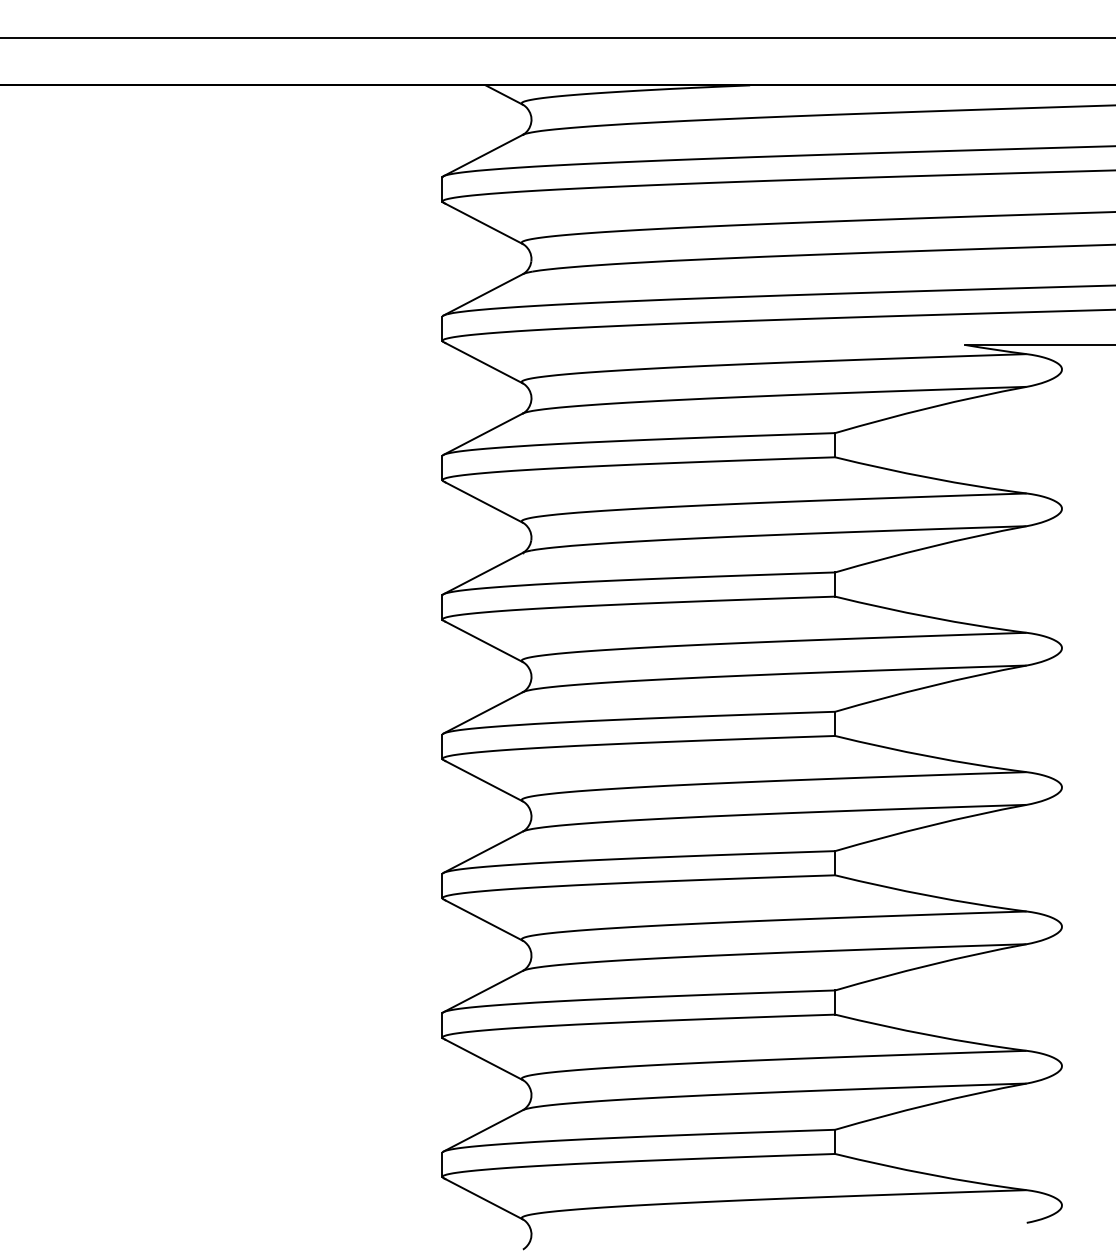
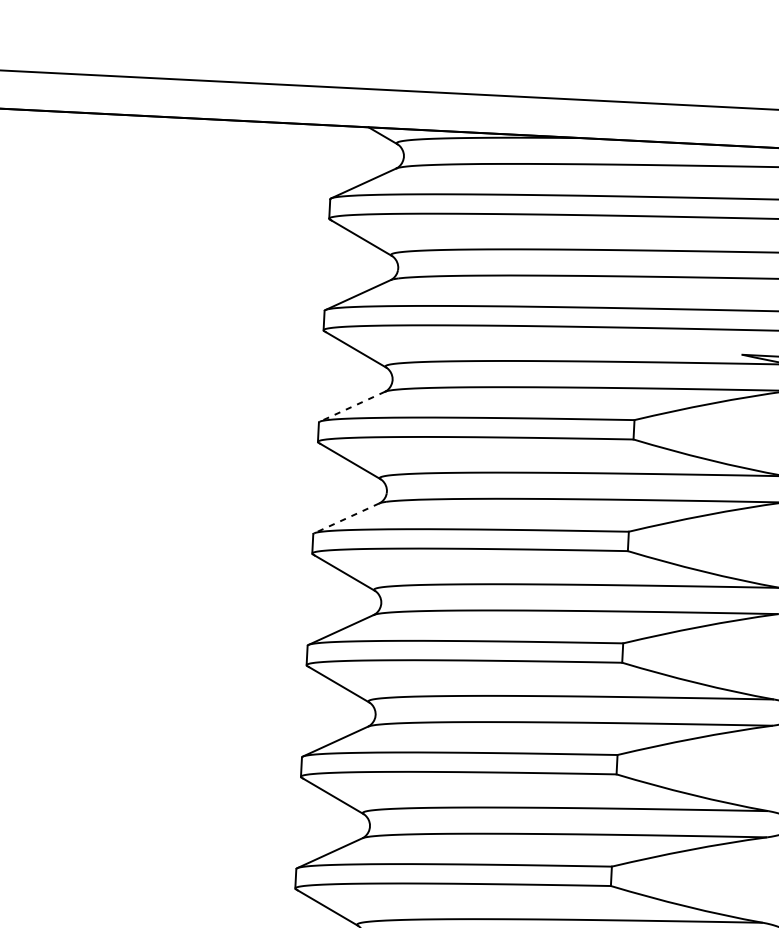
line: (483, 434) -> (352, 406), solid -> dashed
line: (483, 573) -> (347, 518), solid -> dashed

